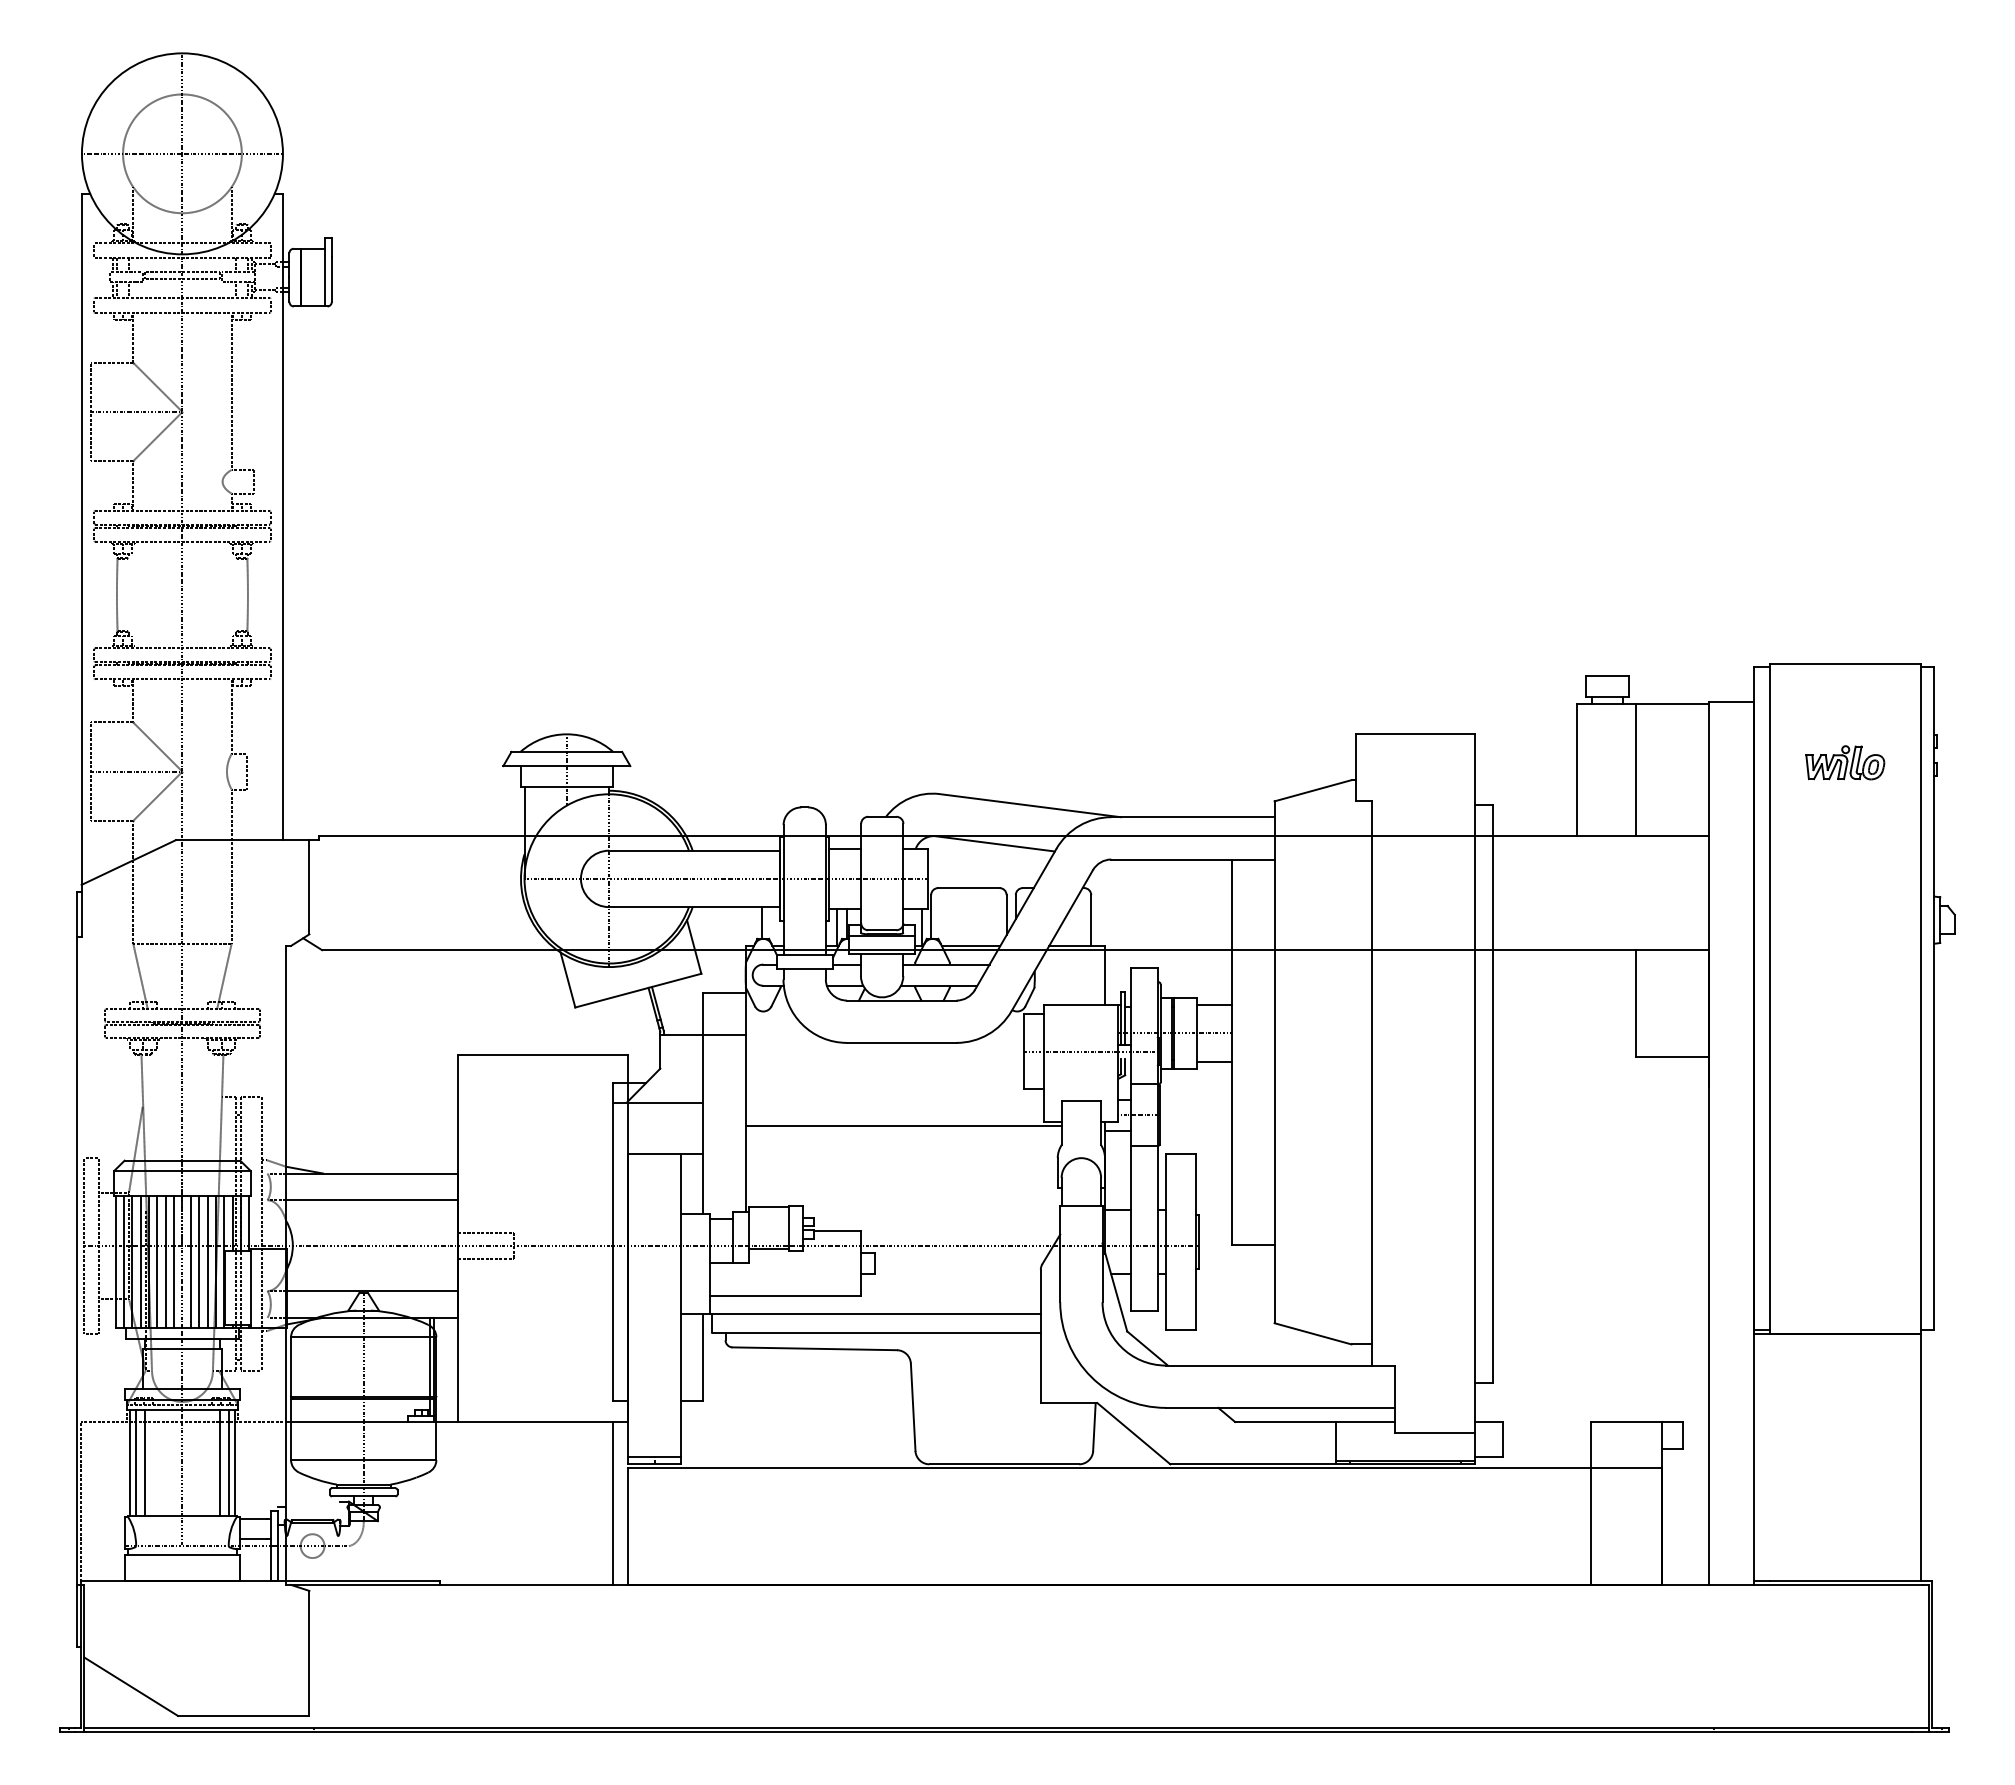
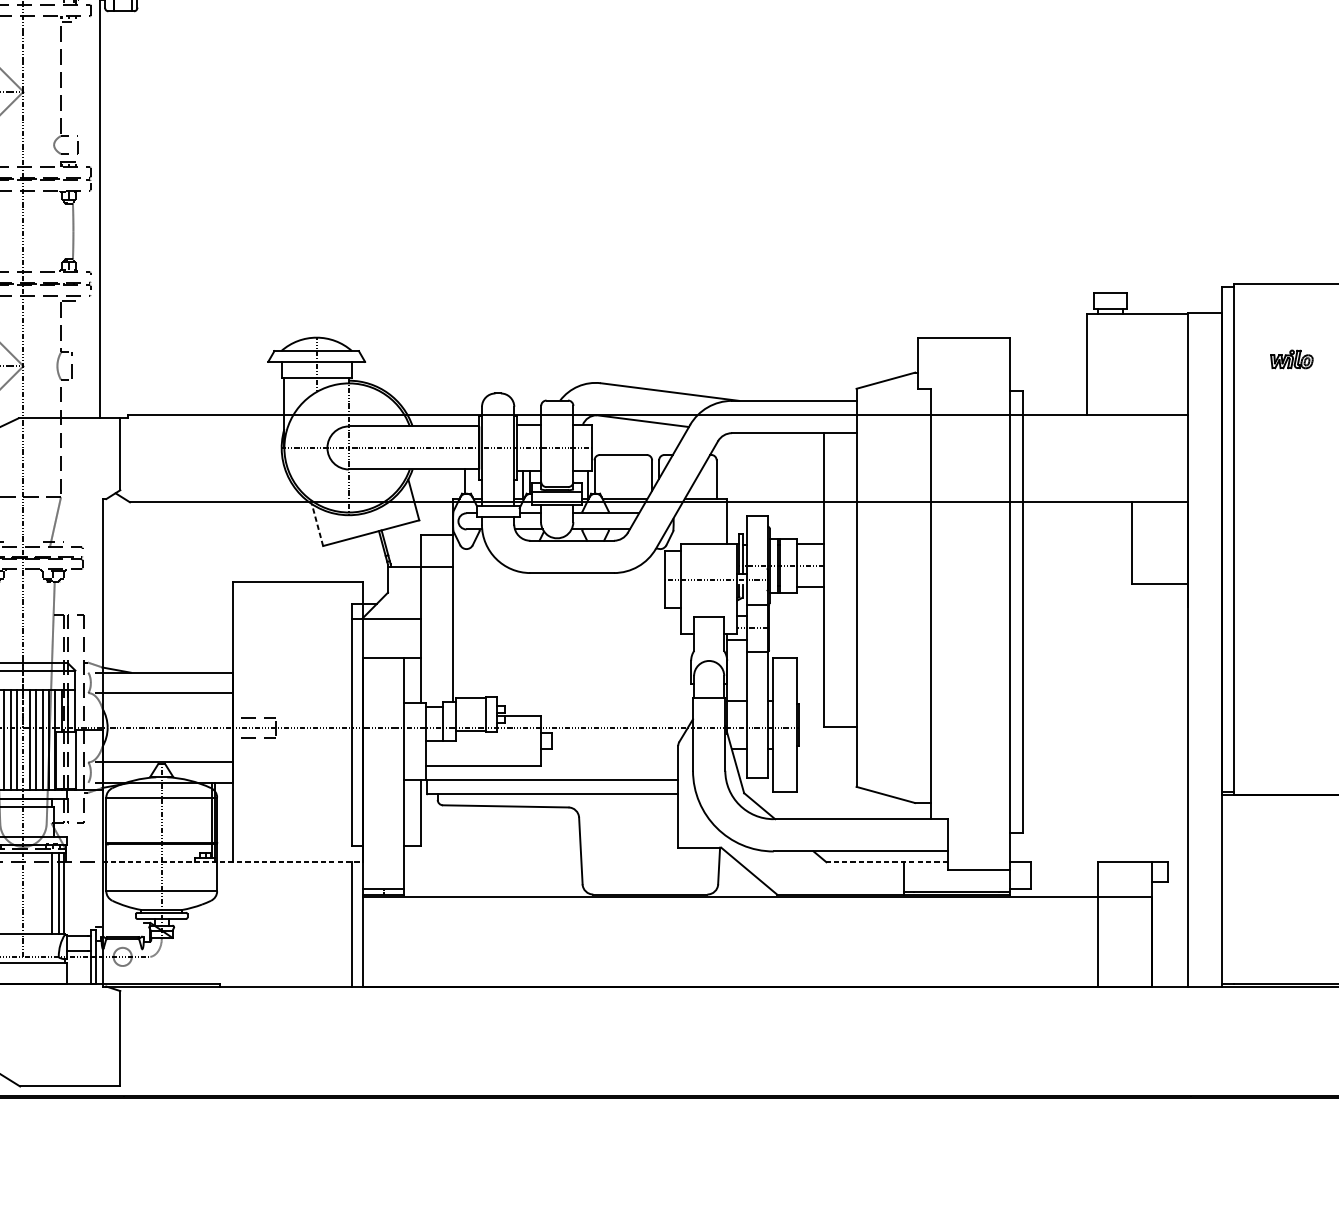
part: (1845, 762) -> (1292, 359), size x0.7
line: (1636, 769) -> (1132, 364), removed
line: (567, 979) -> (317, 524), solid -> dashed
line: (903, 1125) -> (573, 636), removed
line: (456, 1422) -> (232, 862), solid -> dashed
line: (1314, 1422) -> (886, 862), solid -> dashed

